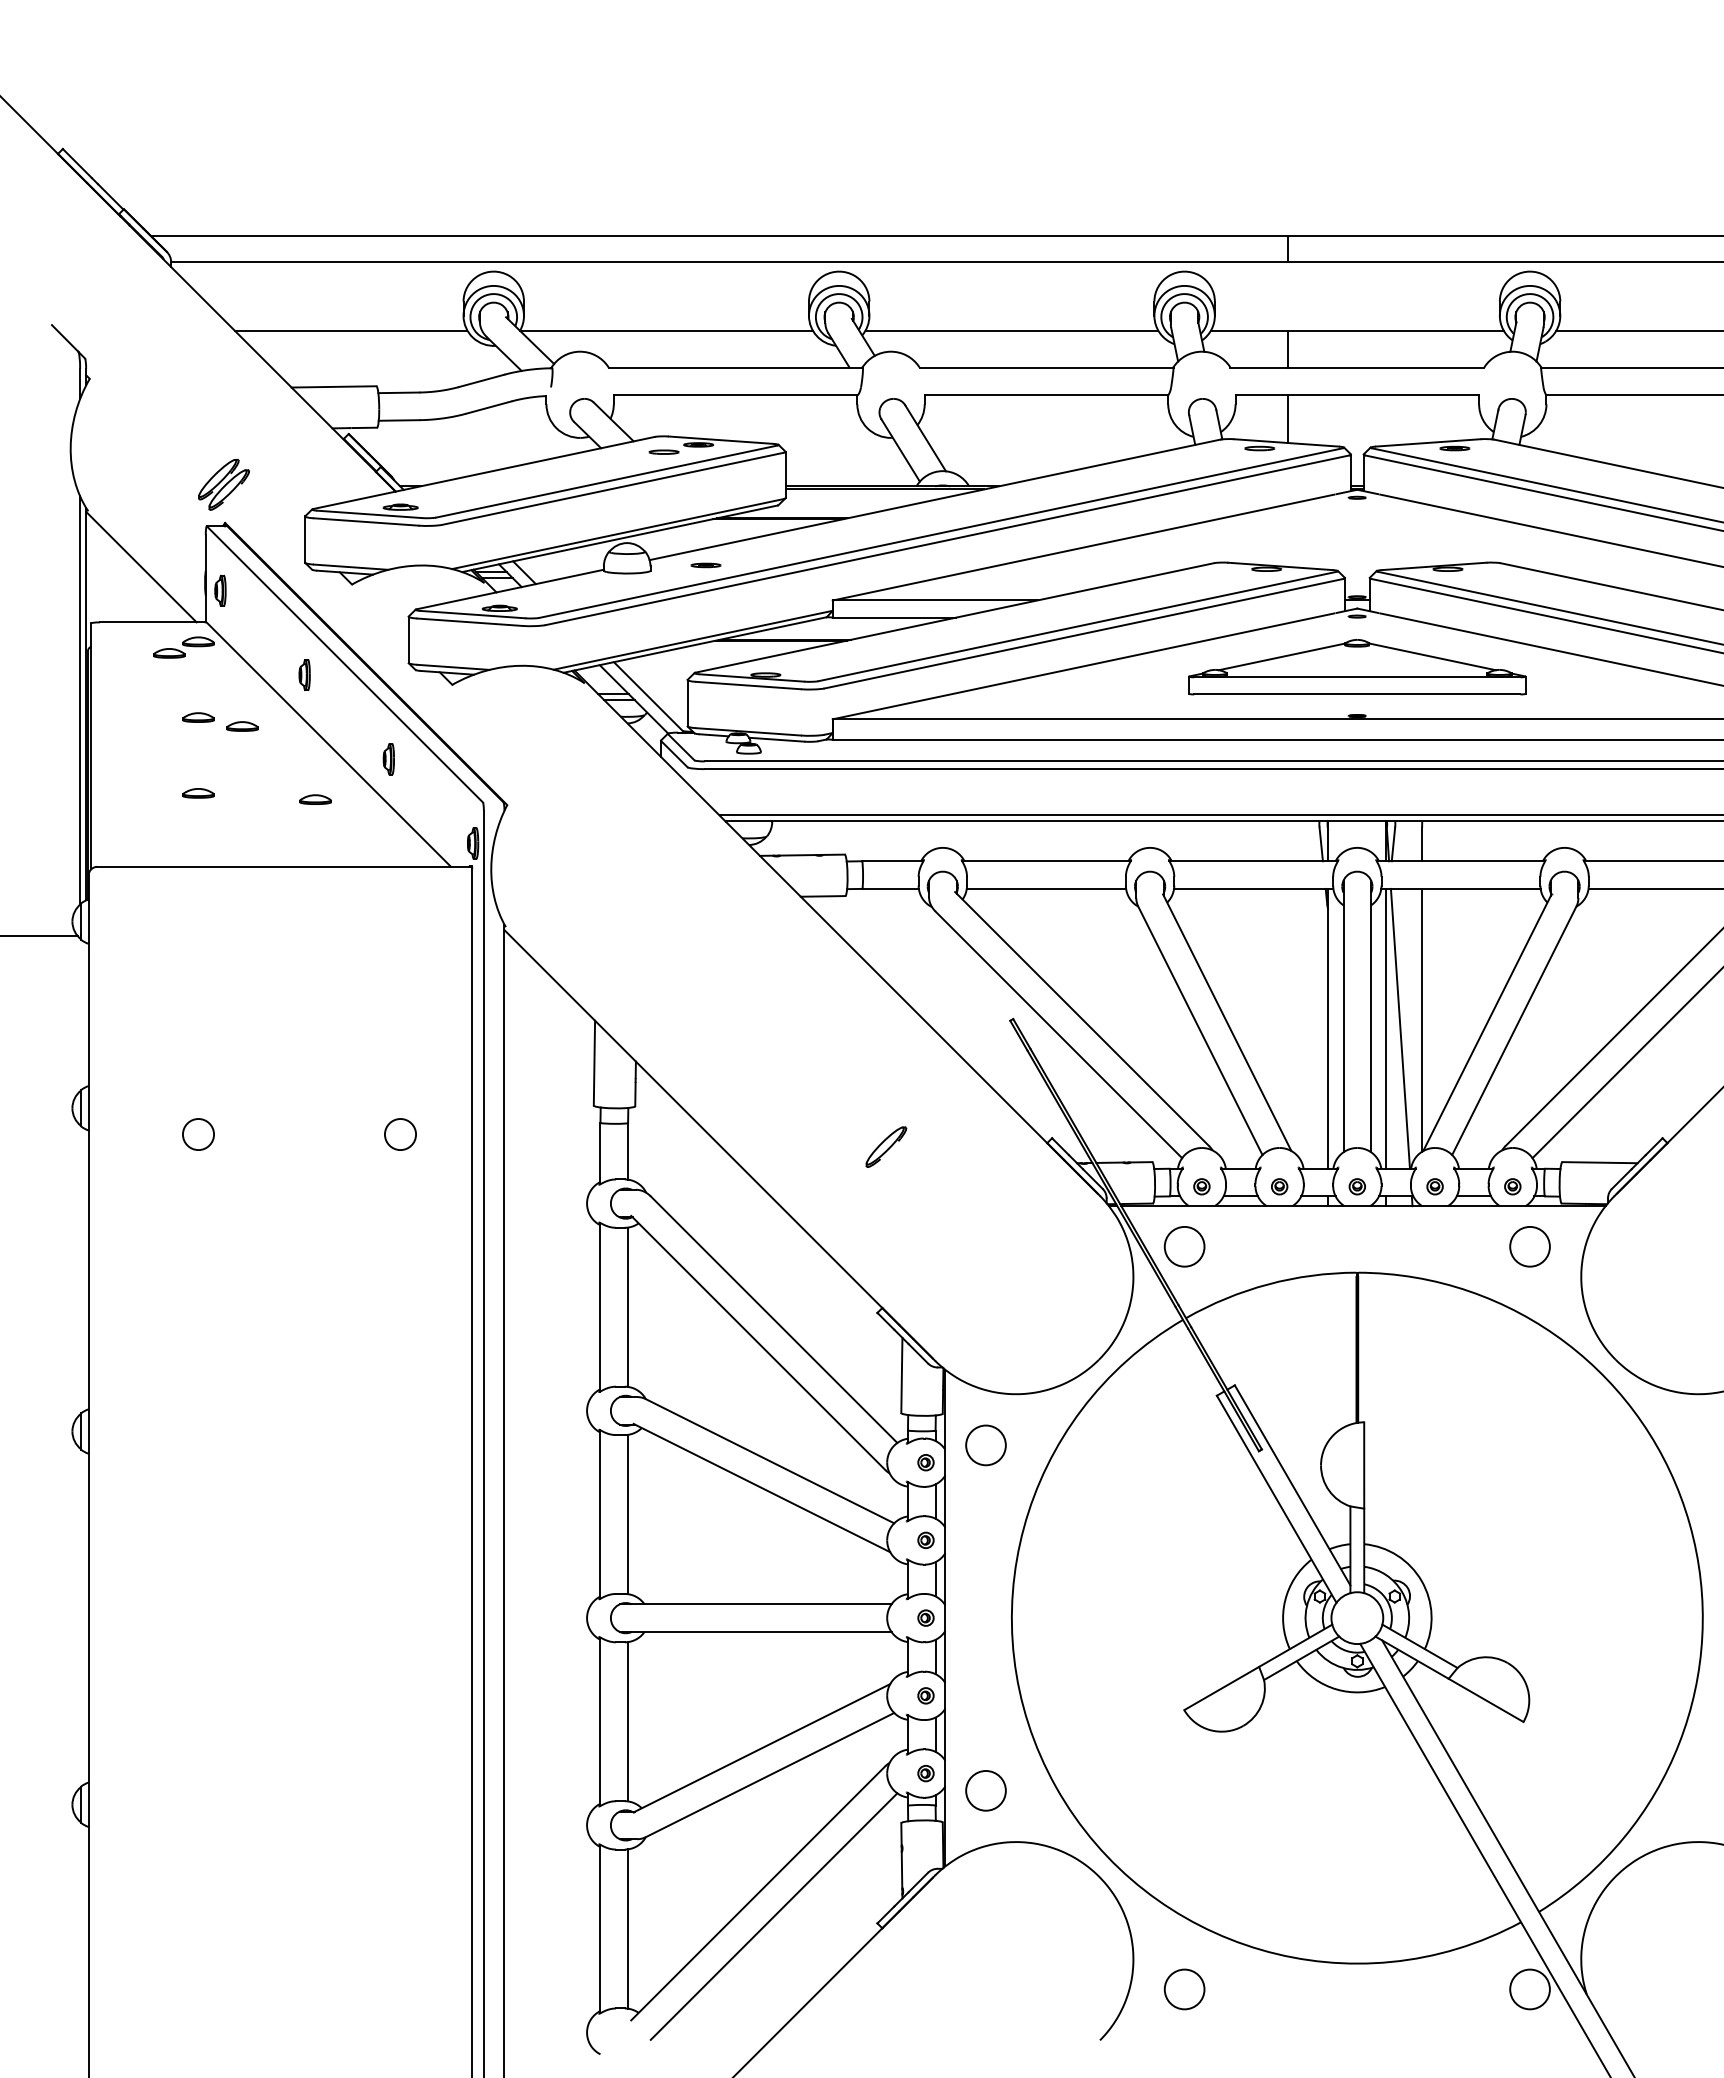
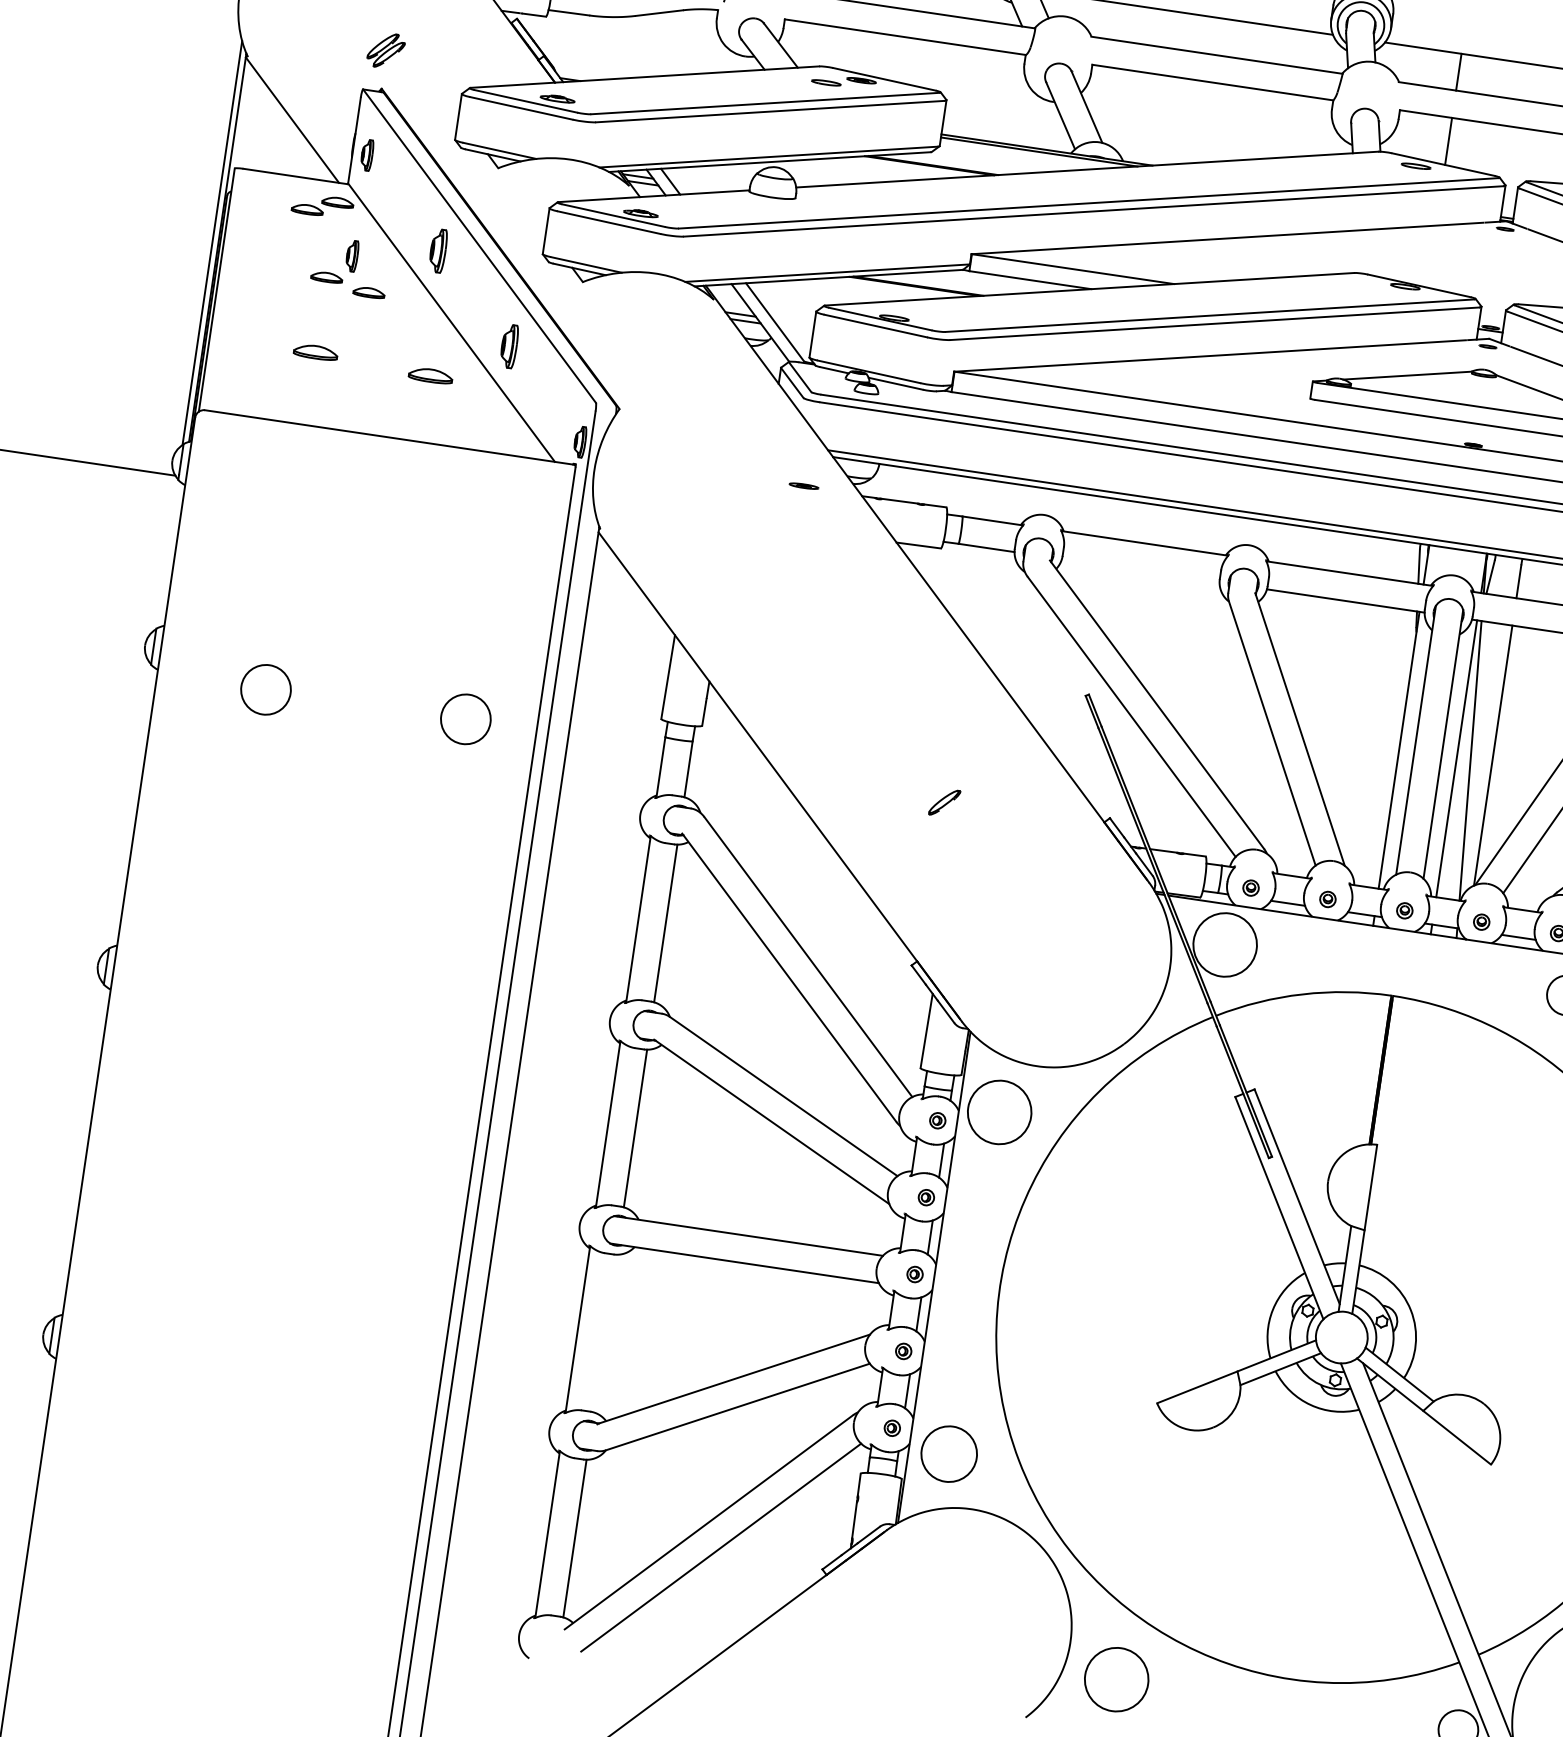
part: (223, 484) -> (385, 50), size x0.7
part: (705, 565) -> (803, 486), moved
part: (304, 674) -> (438, 250), size x1.4
part: (220, 692) -> (352, 255), added
part: (388, 759) -> (508, 346), size x1.4
part: (198, 793) -> (315, 352), size x1.4
part: (315, 799) -> (430, 375), size x1.4
line: (1046, 888) -> (1140, 570), removed
circle: (198, 1134) -> (266, 689), size x1.6
circle: (400, 1134) -> (465, 719), size x1.6
part: (886, 1146) -> (944, 802), size x0.7
circle: (1184, 1246) -> (1225, 944), size x1.6
circle: (985, 1445) -> (999, 1112), size x1.6
line: (628, 1721) -> (605, 1333), removed
circle: (985, 1790) -> (948, 1453), size x1.4
circle: (1184, 1989) -> (1116, 1679), size x1.6

